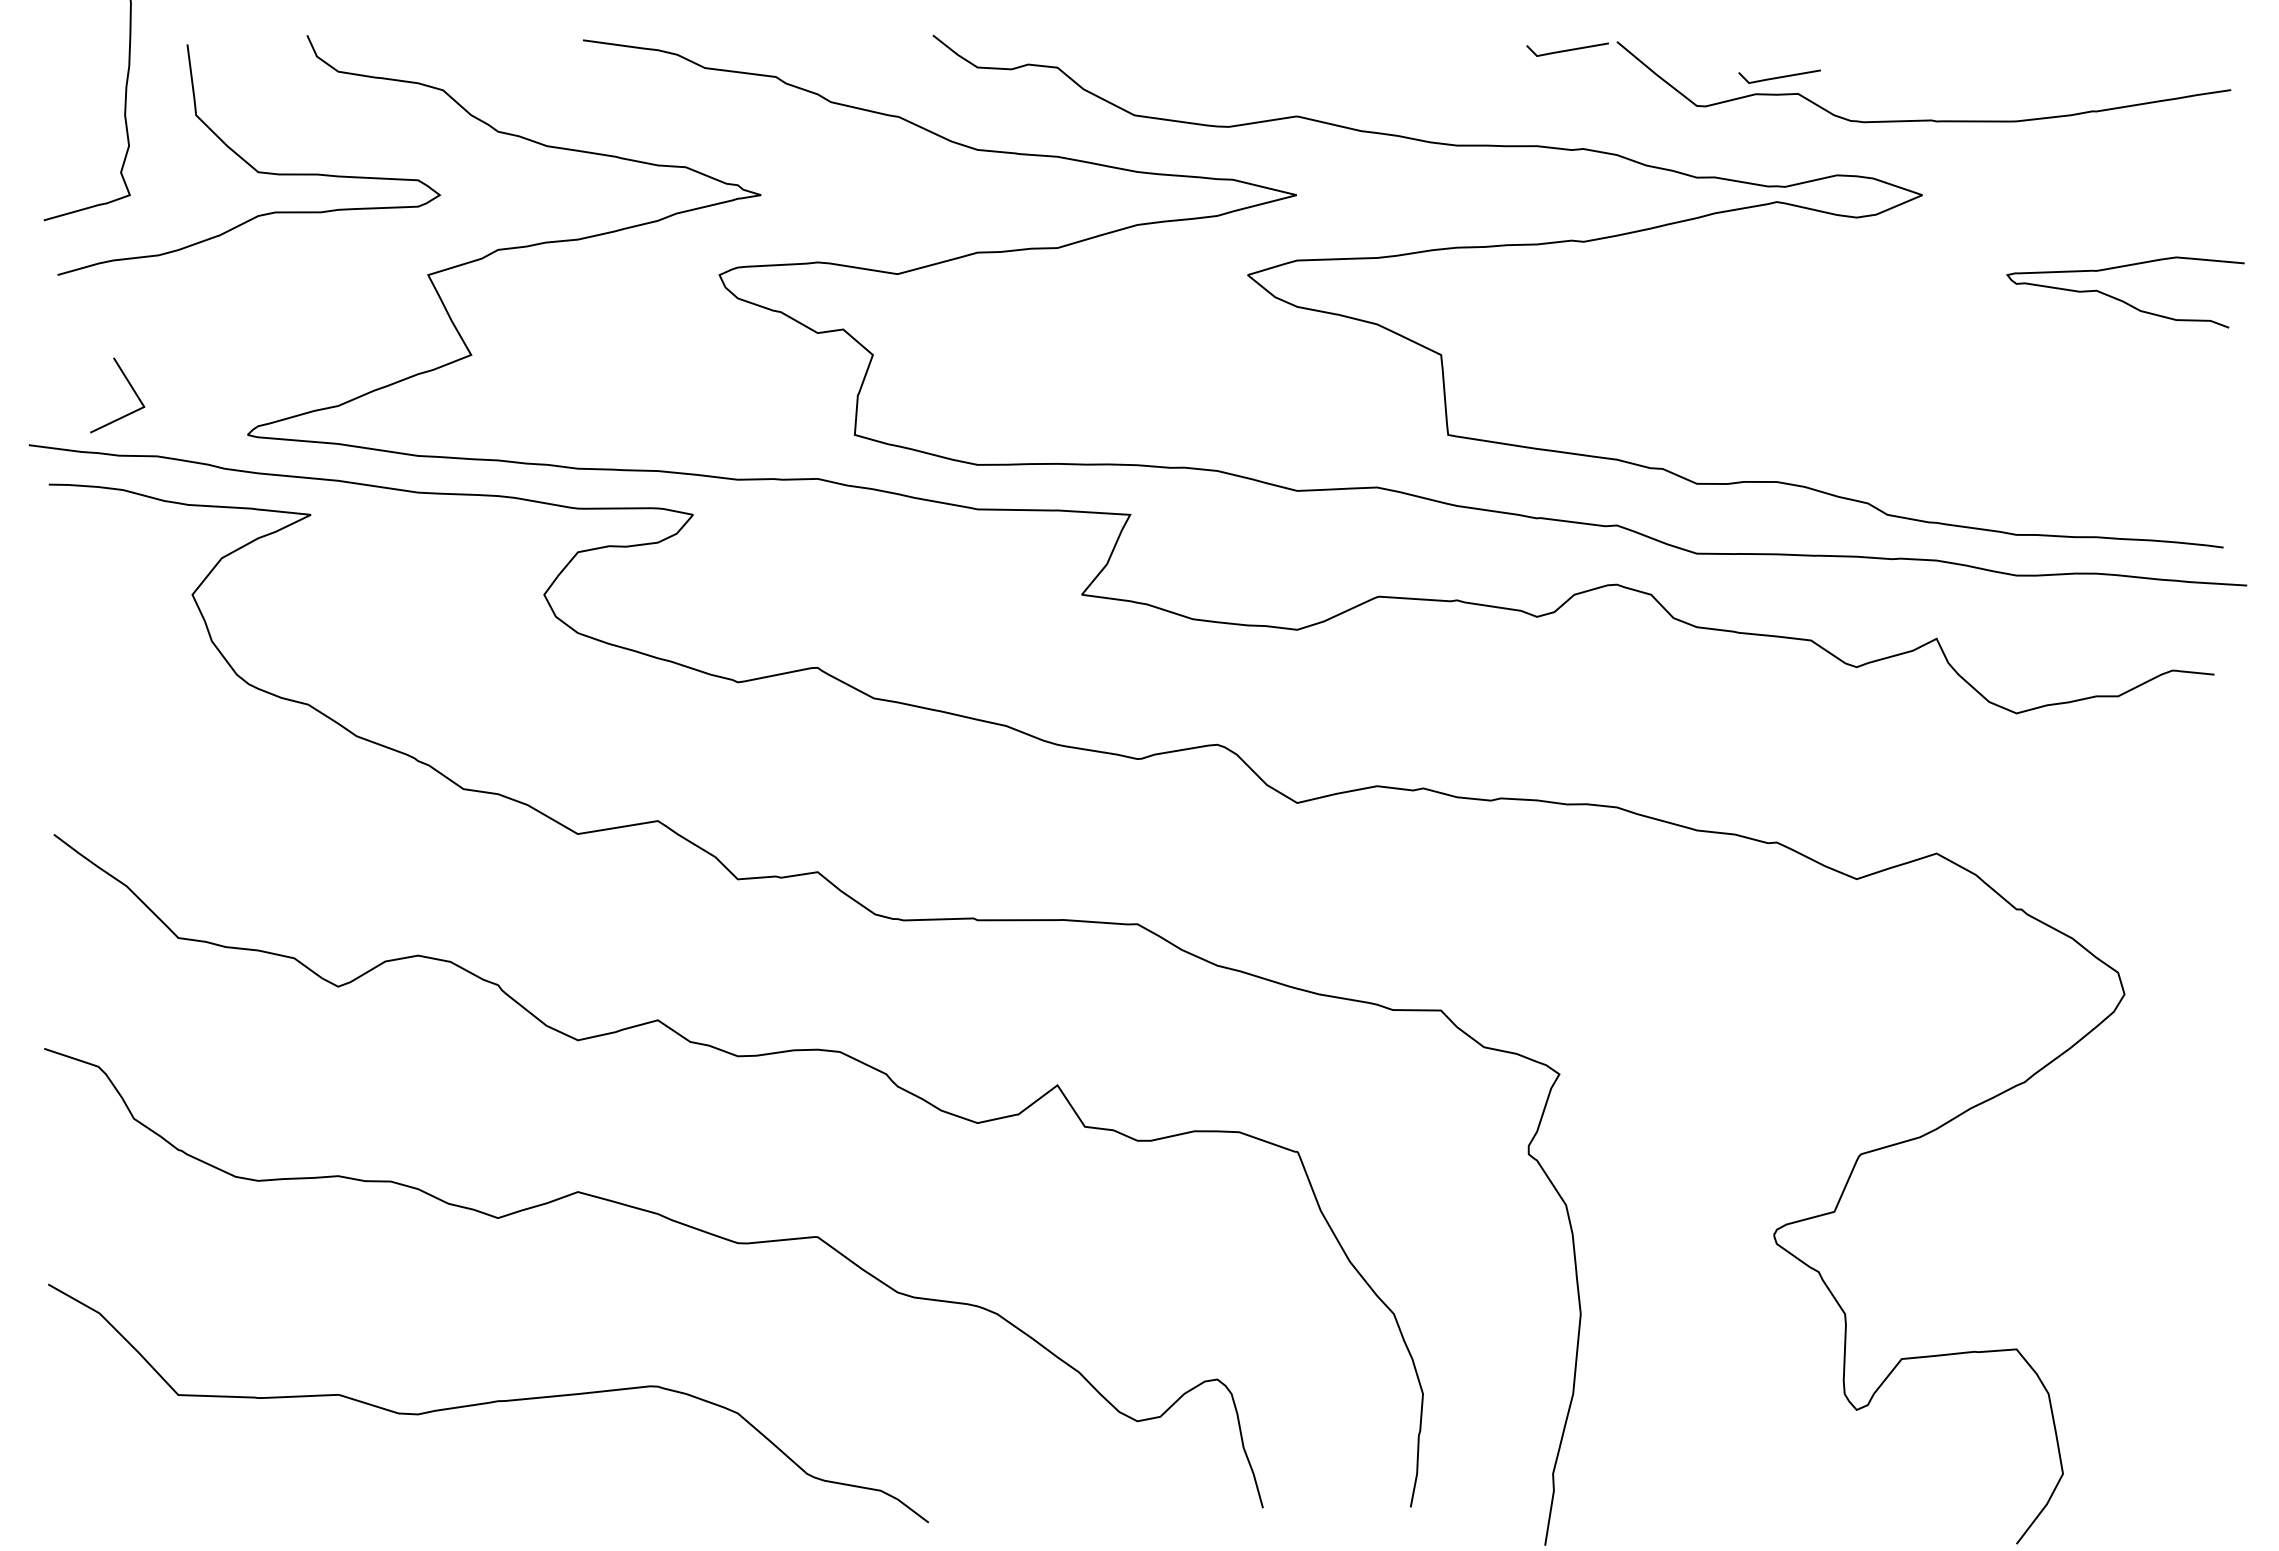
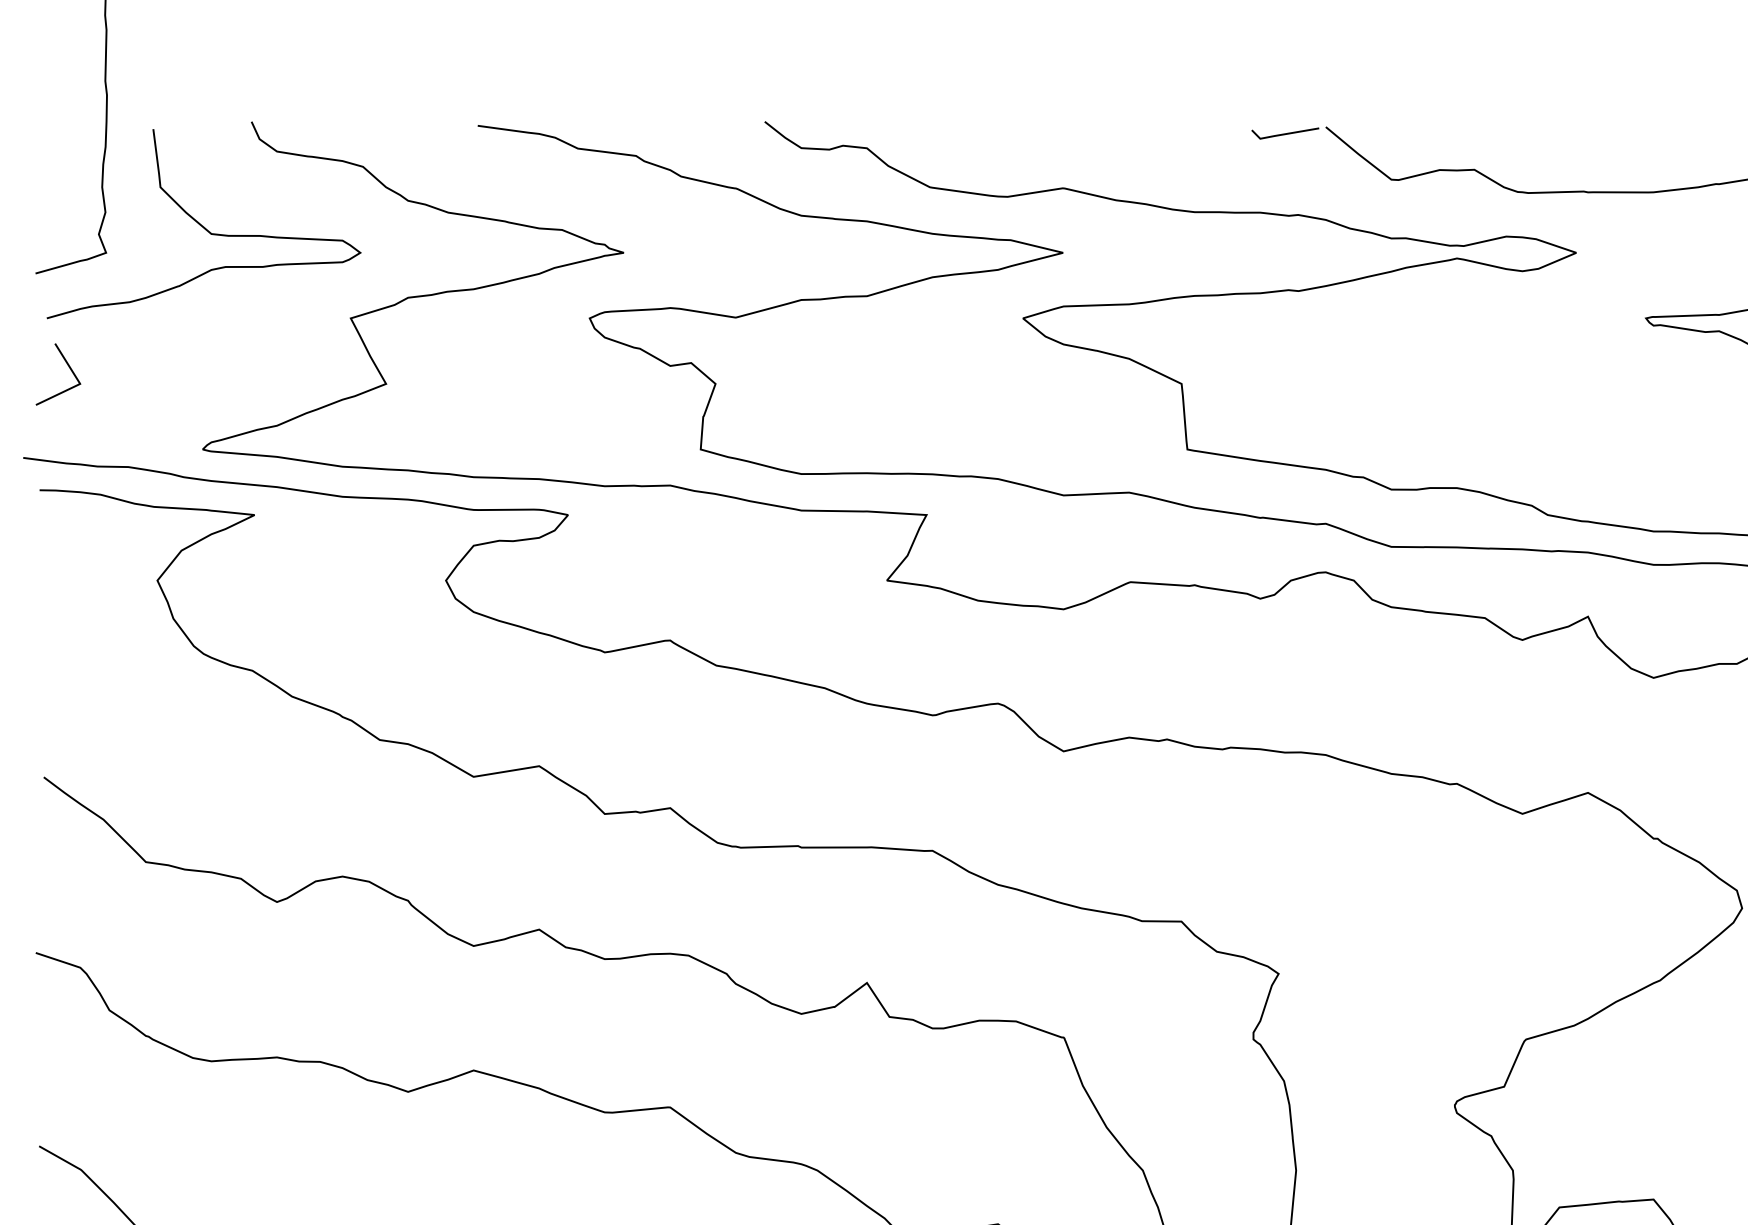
line: (1779, 76) -> (1459, 155), removed
line: (129, 385) -> (68, 366), moved

